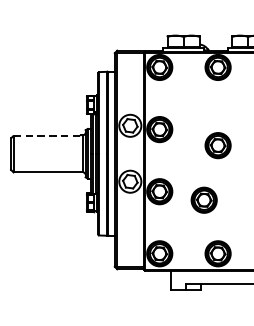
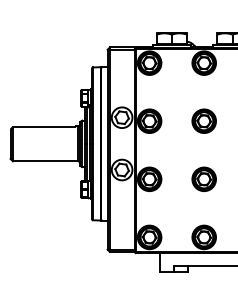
line: (46, 136) -> (43, 127), dashed -> solid
part: (217, 144) -> (203, 120), moved
part: (203, 199) -> (203, 178), moved

